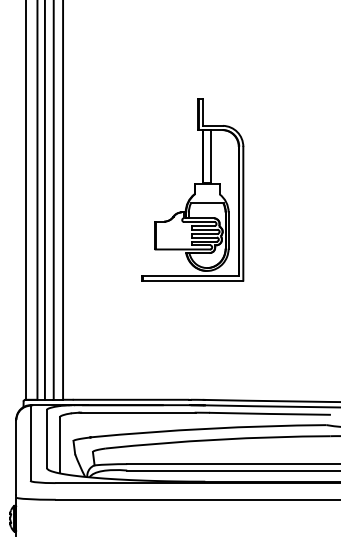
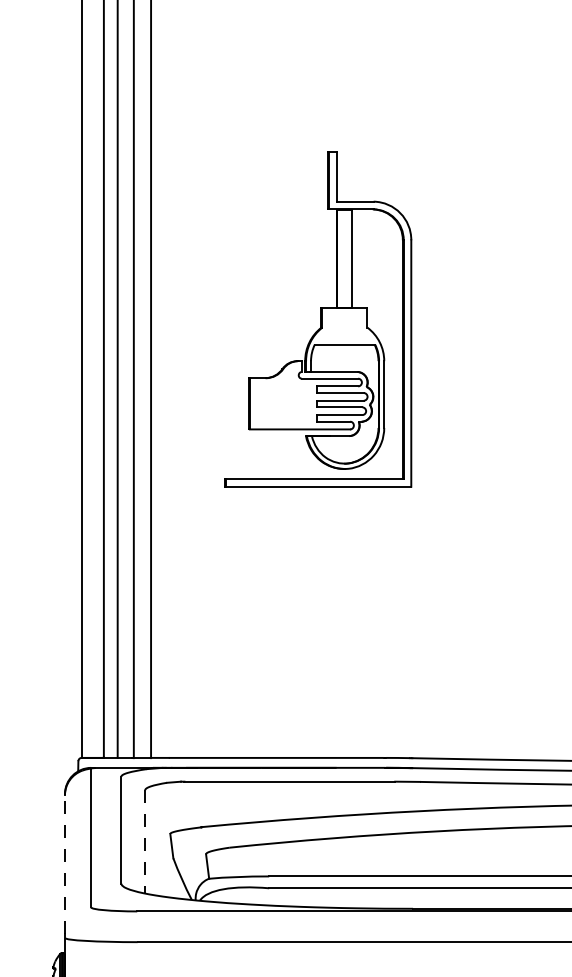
part: (192, 189) -> (317, 318), moved
line: (59, 445) -> (144, 842), solid -> dashed
line: (16, 457) -> (65, 864), solid -> dashed

